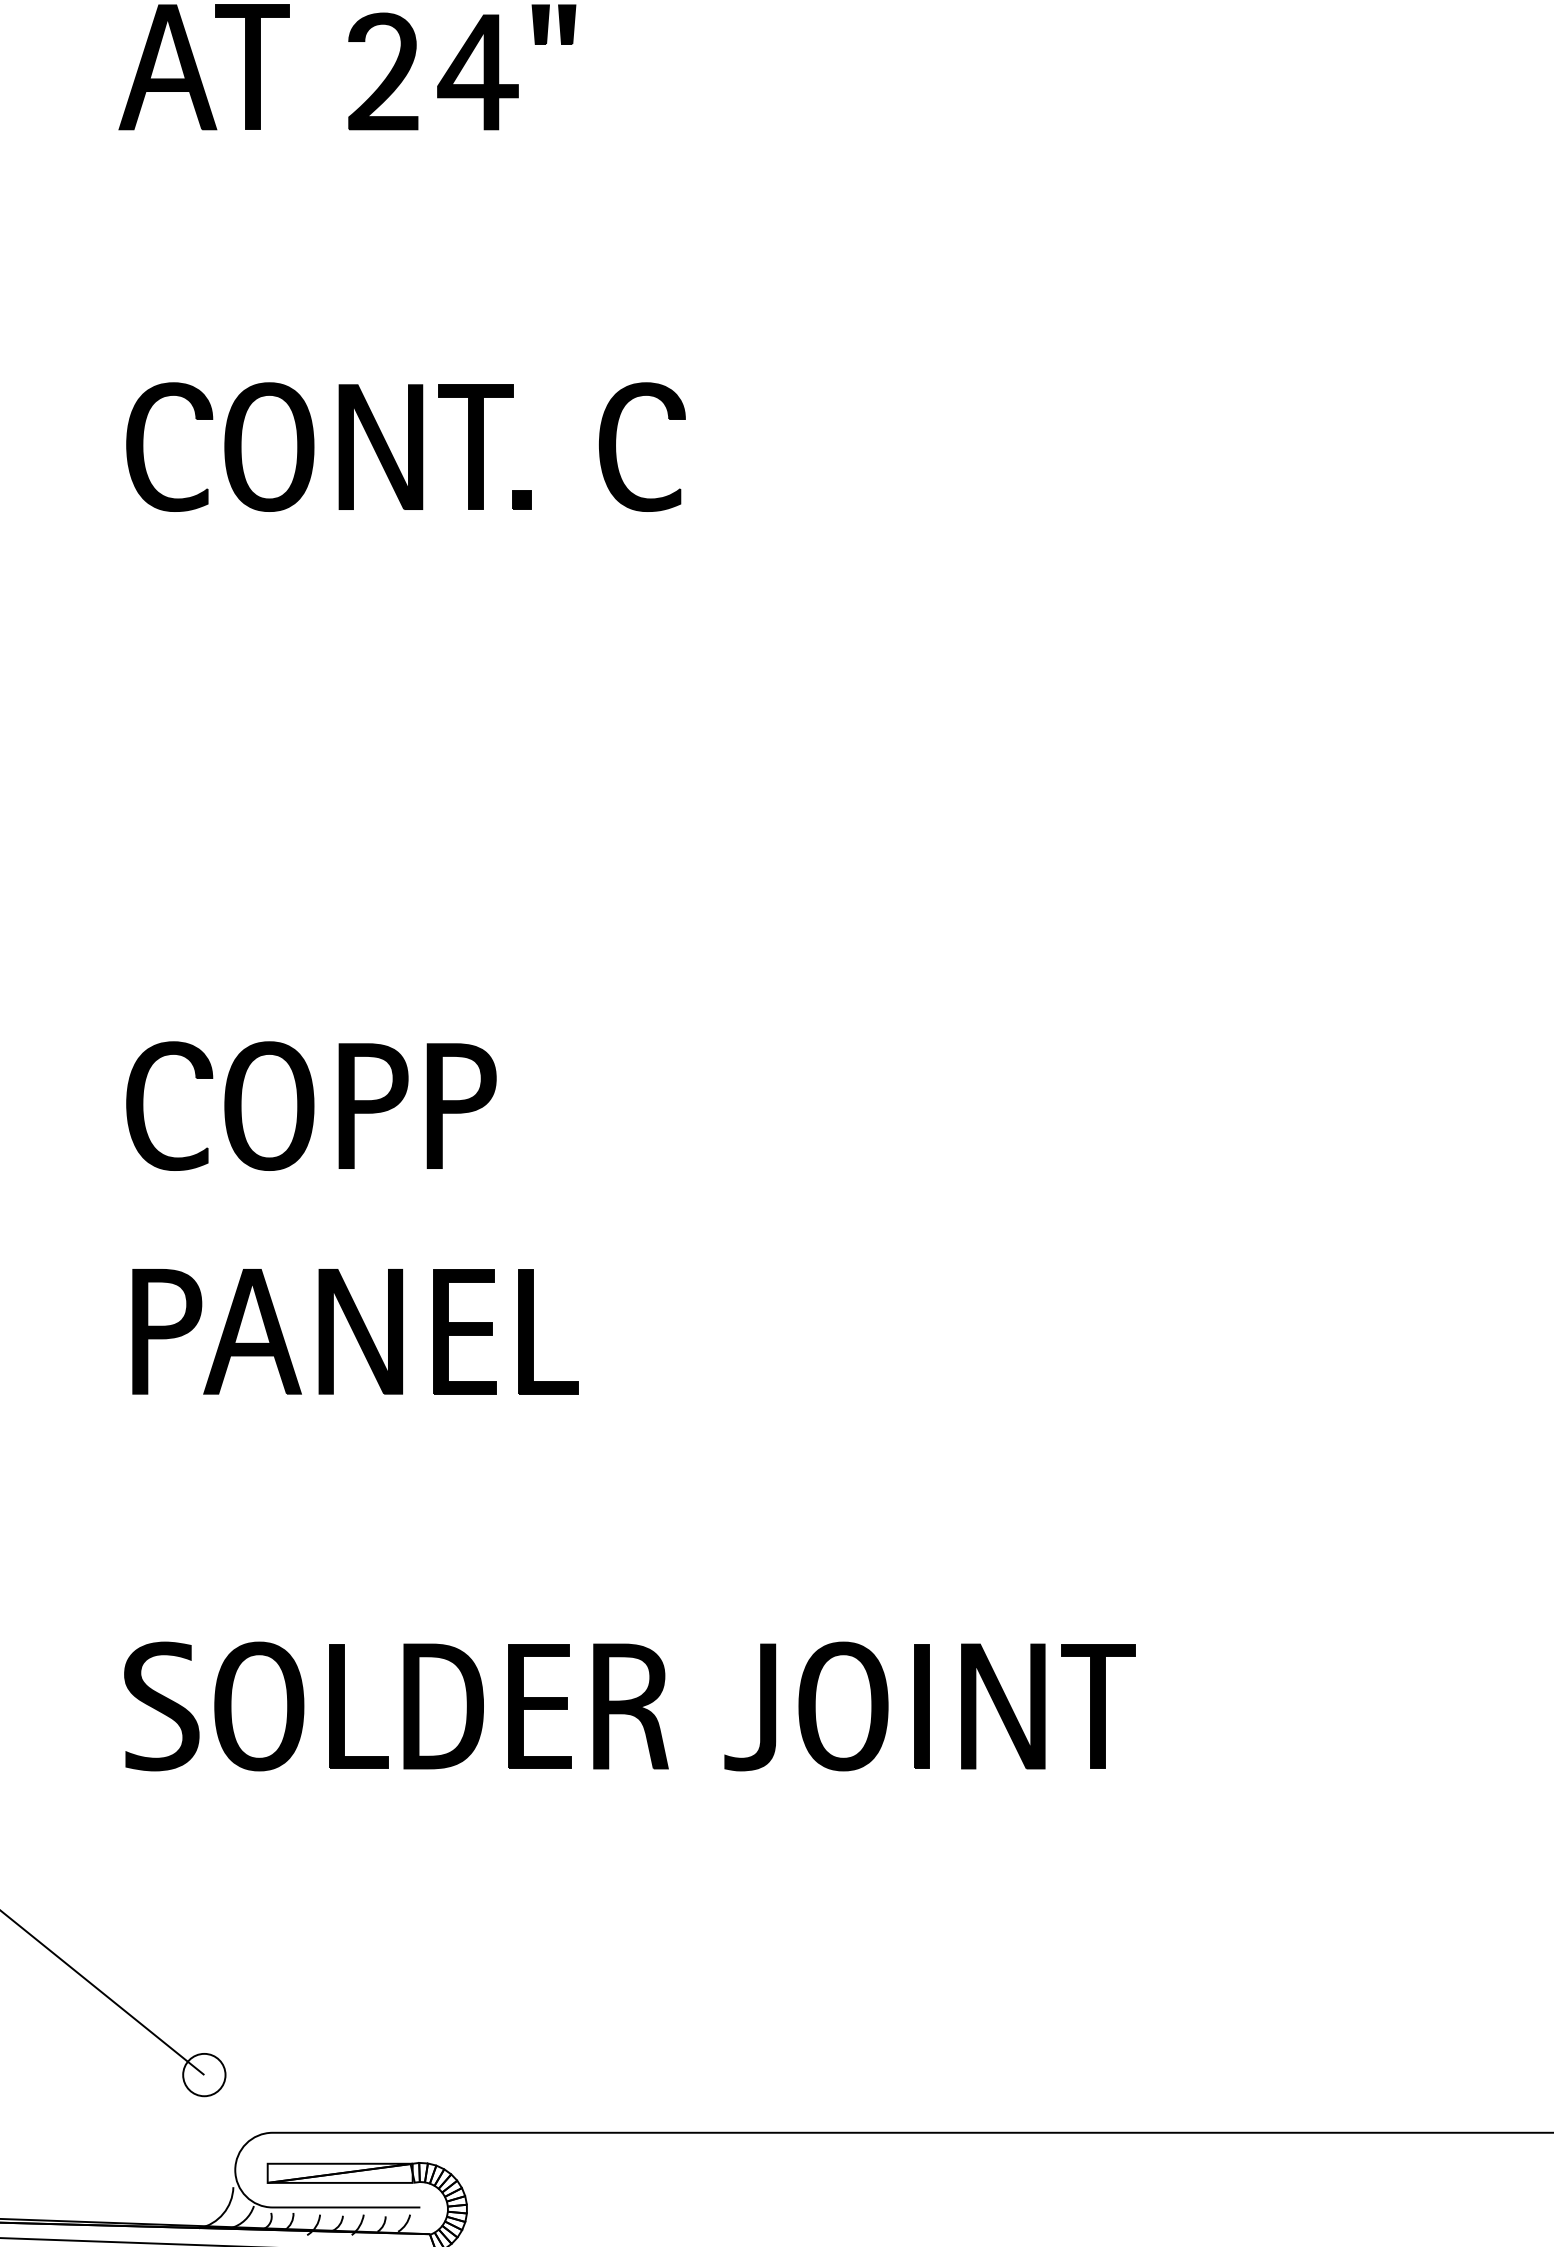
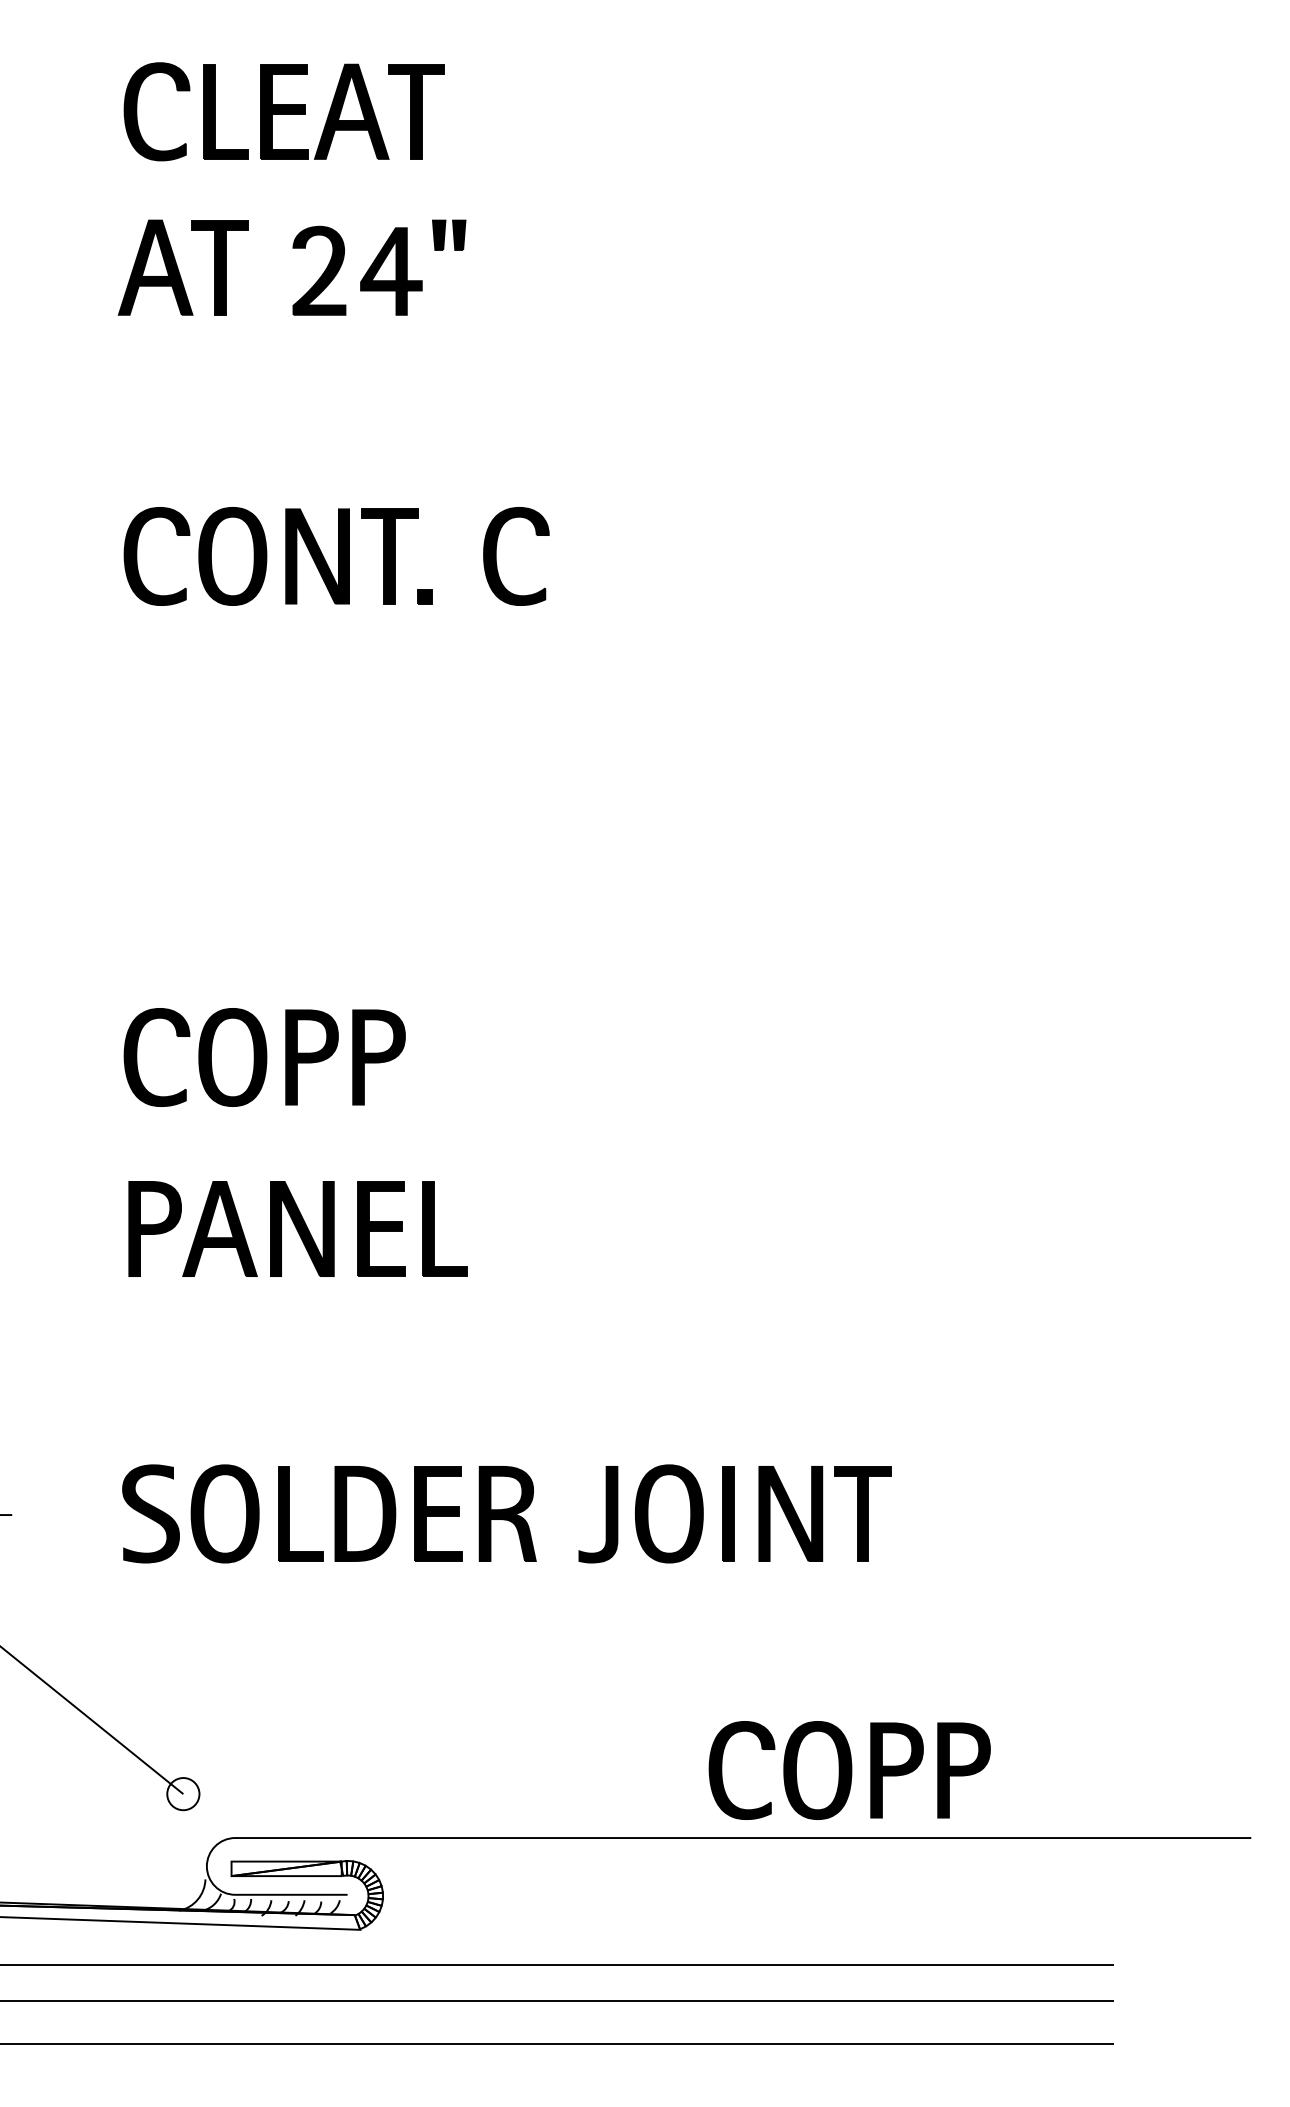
part: (1080, 2043) -> (849, 1770), added

